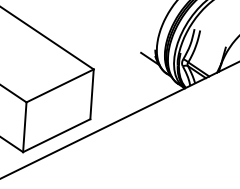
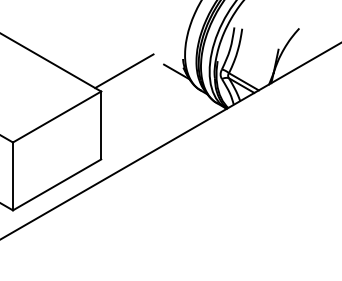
line: (111, 55) -> (124, 71), added

